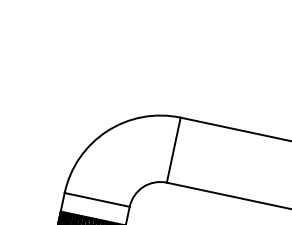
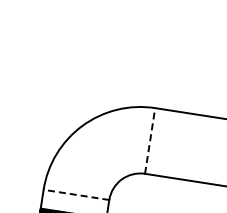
line: (173, 149) -> (149, 140), solid -> dashed
line: (96, 199) -> (75, 194), solid -> dashed

